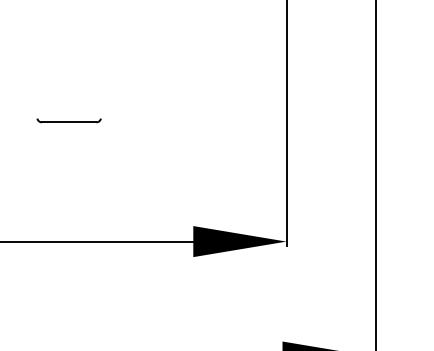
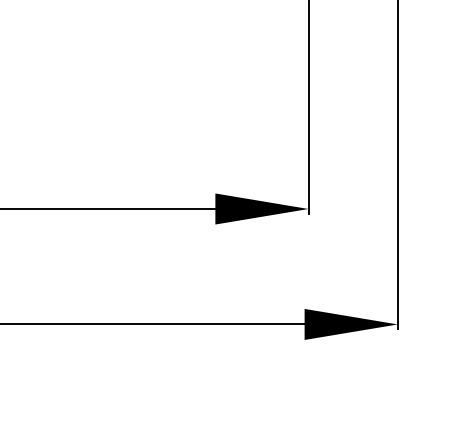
part: (68, 121) -> (90, 88), removed

